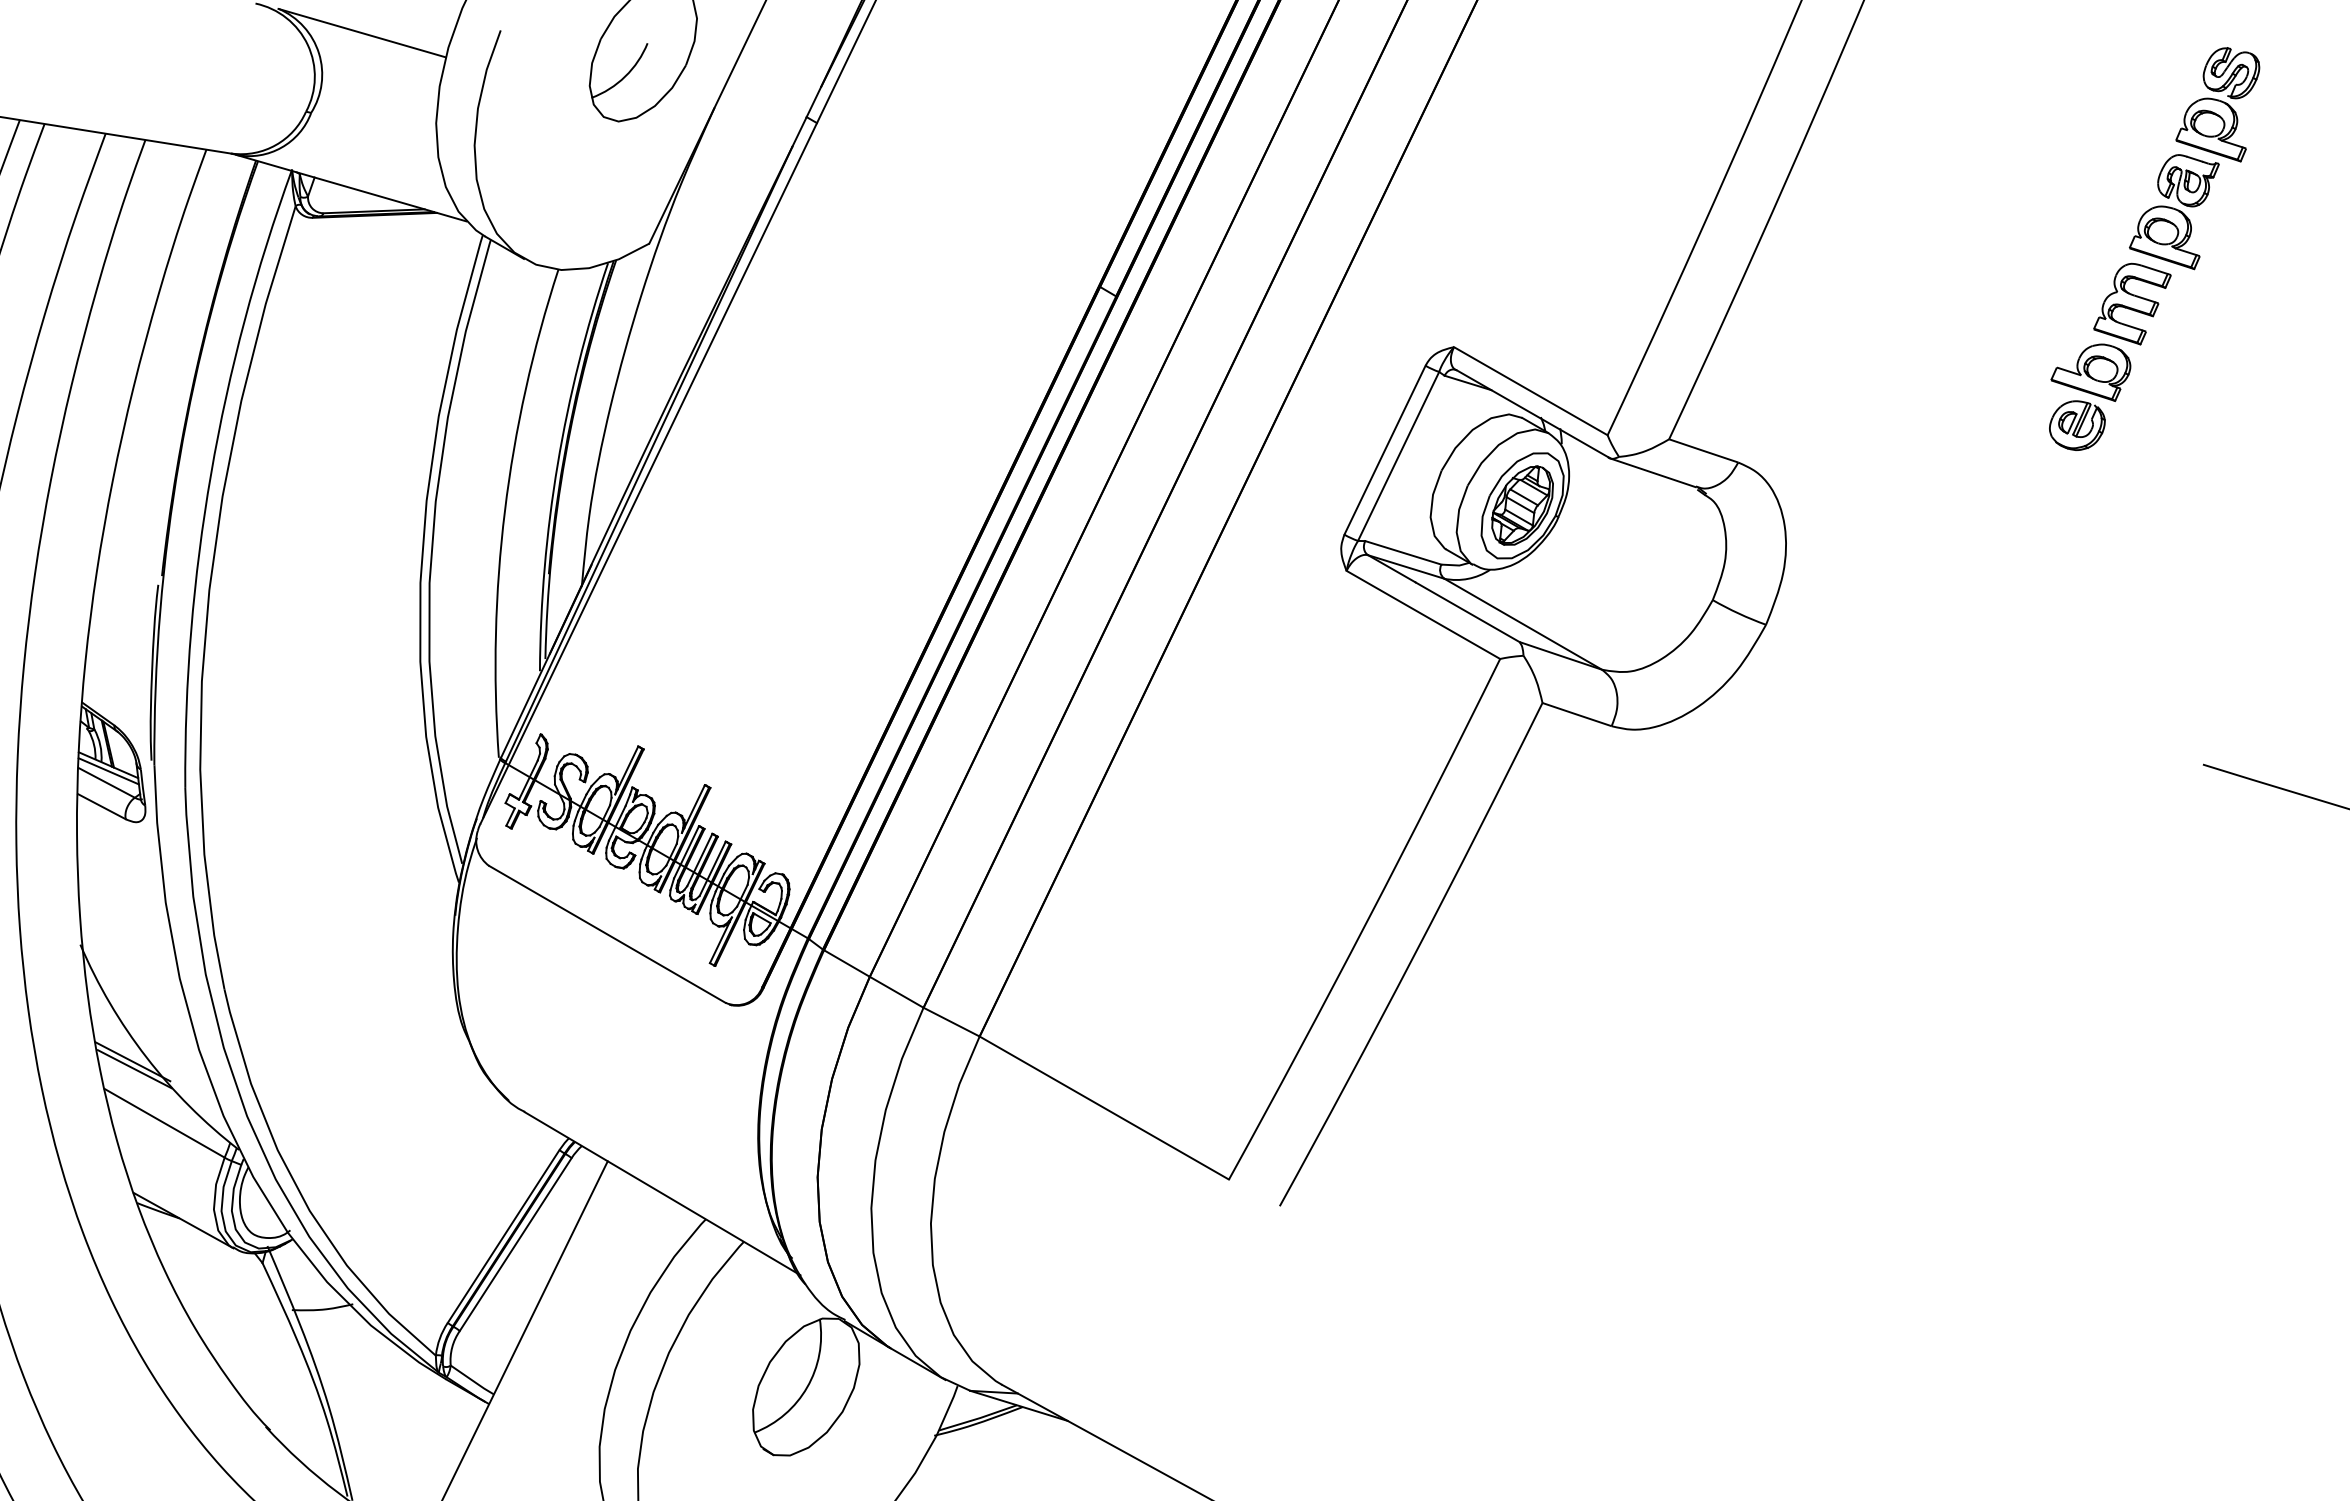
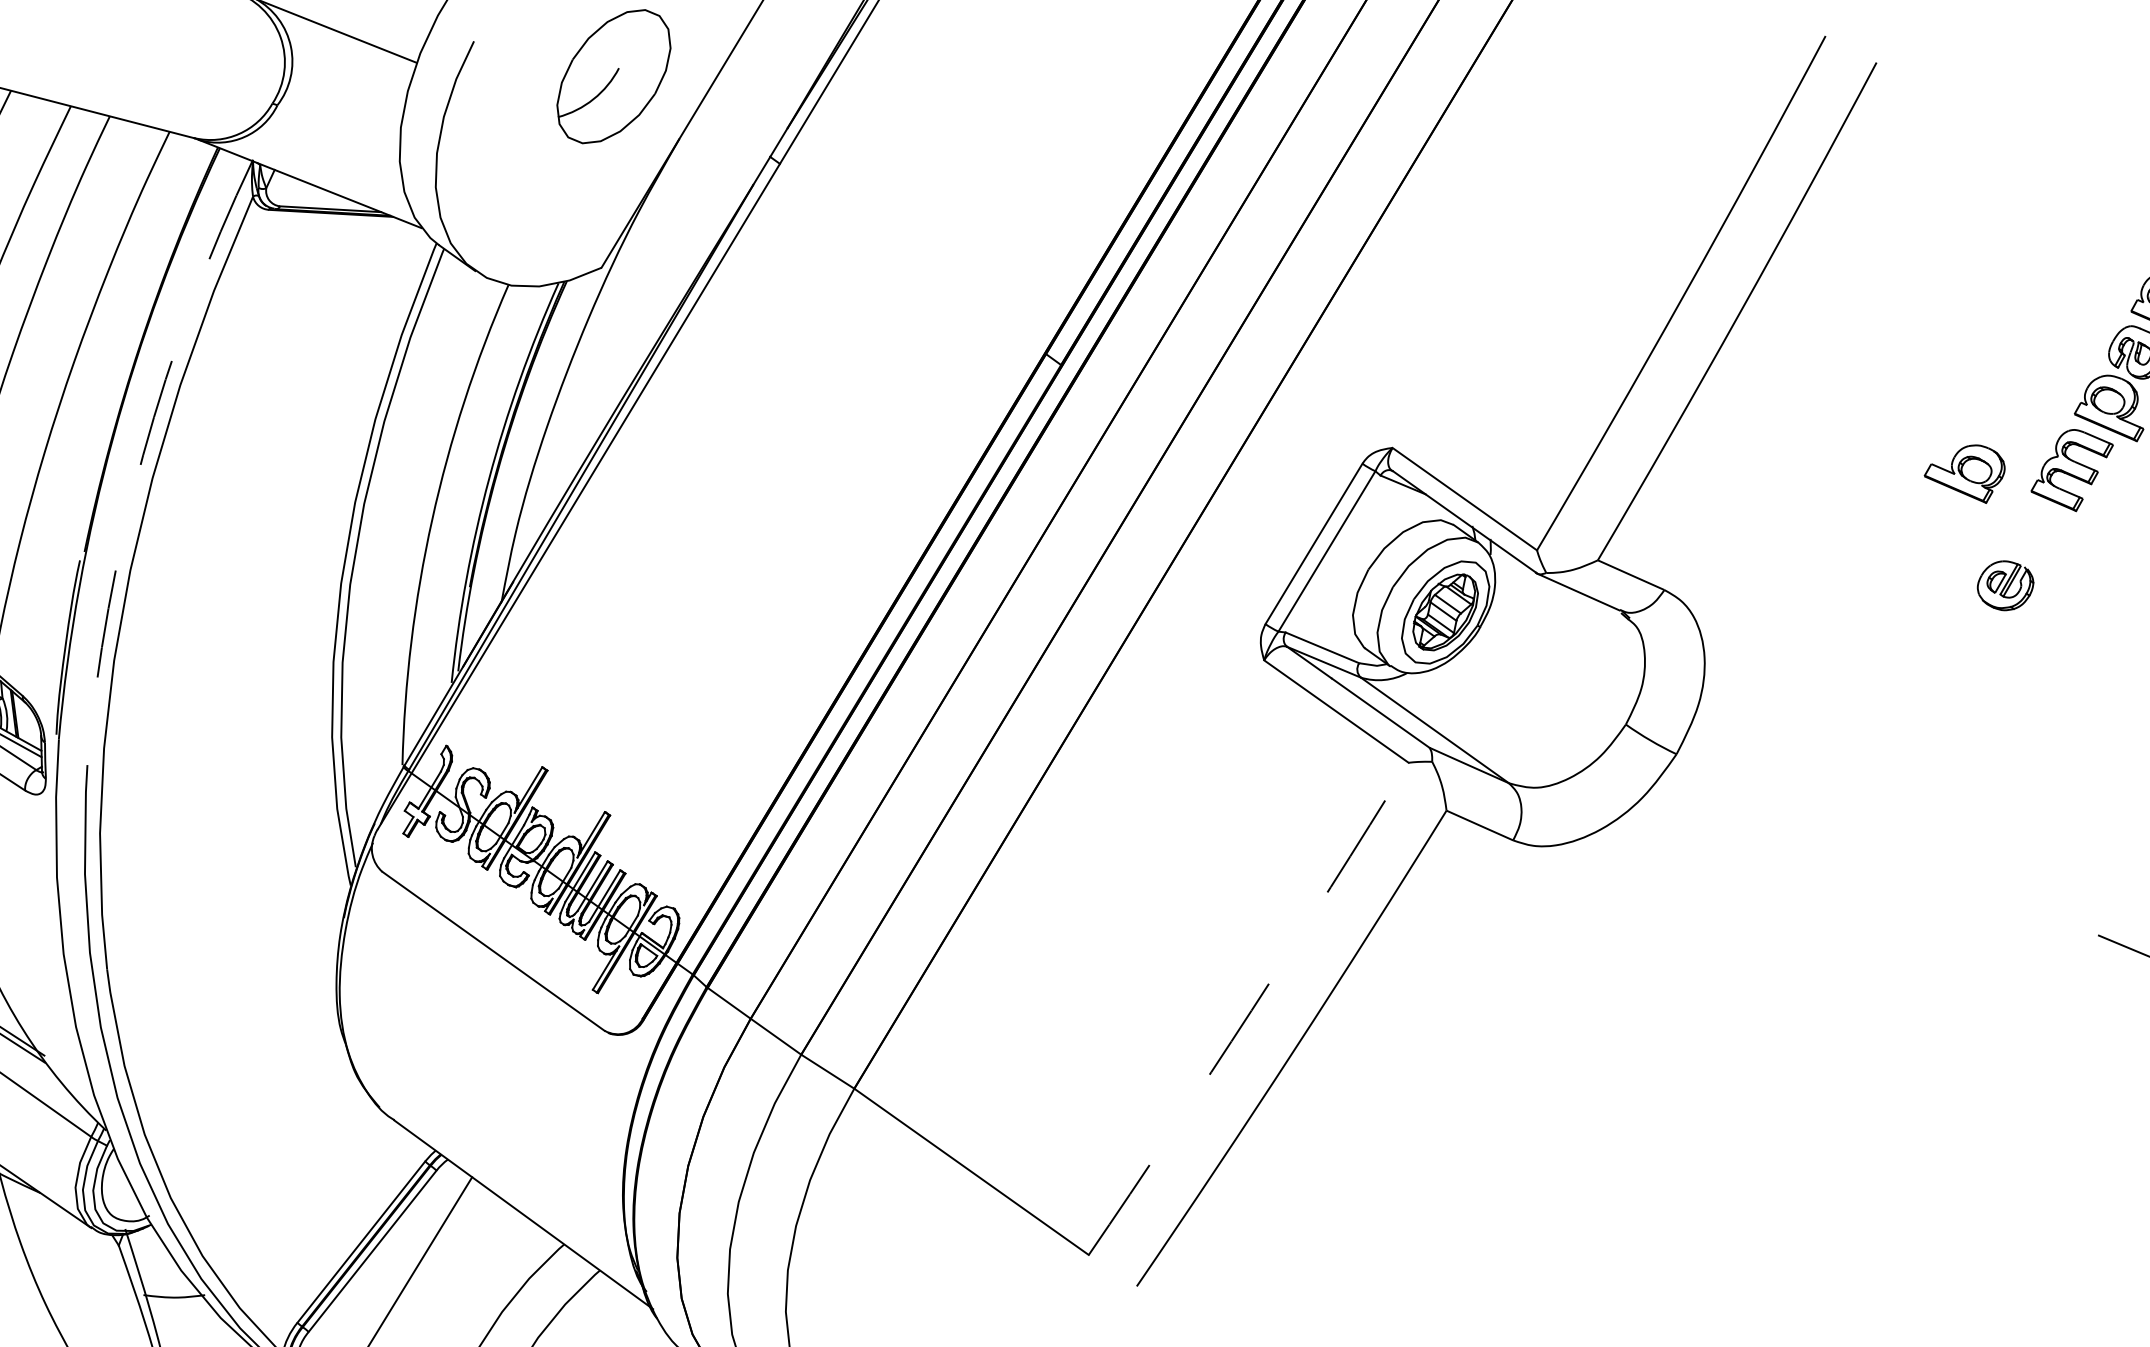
part: (2090, 372) -> (1964, 472), moved
arc: (211, 473) -> (143, 454), solid -> dashed
arc: (1367, 920) -> (1251, 1010), solid -> dashed

